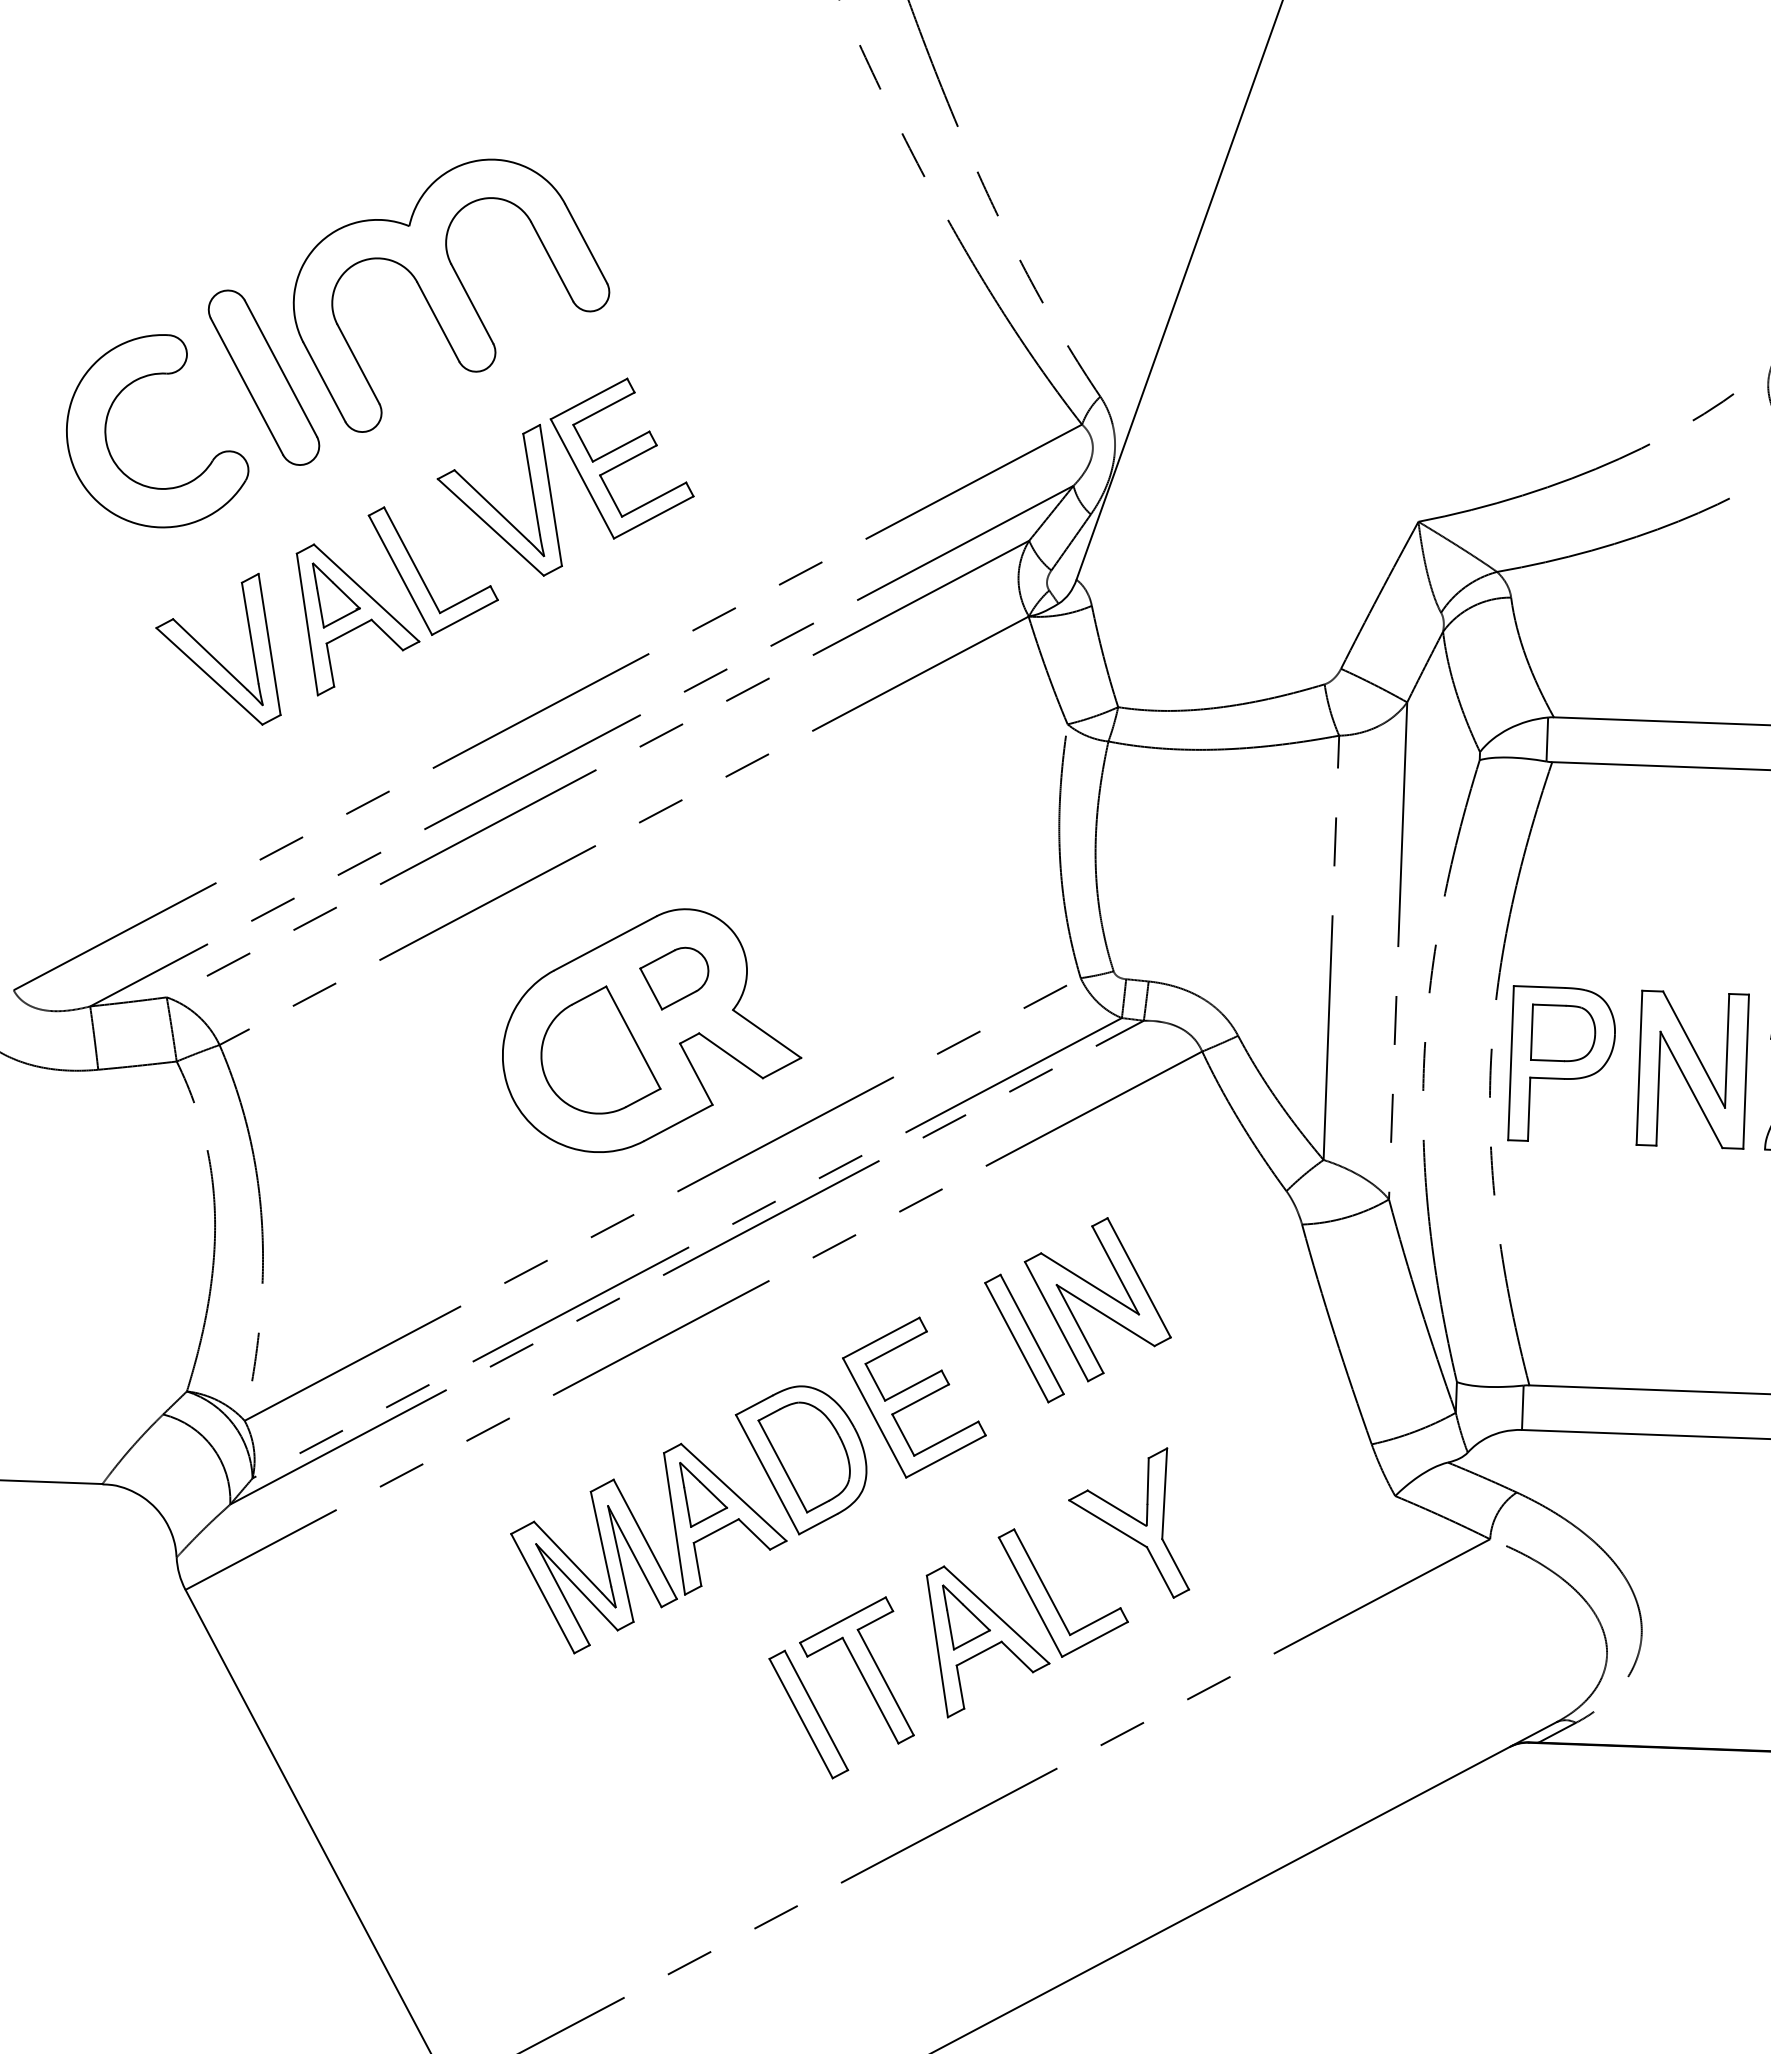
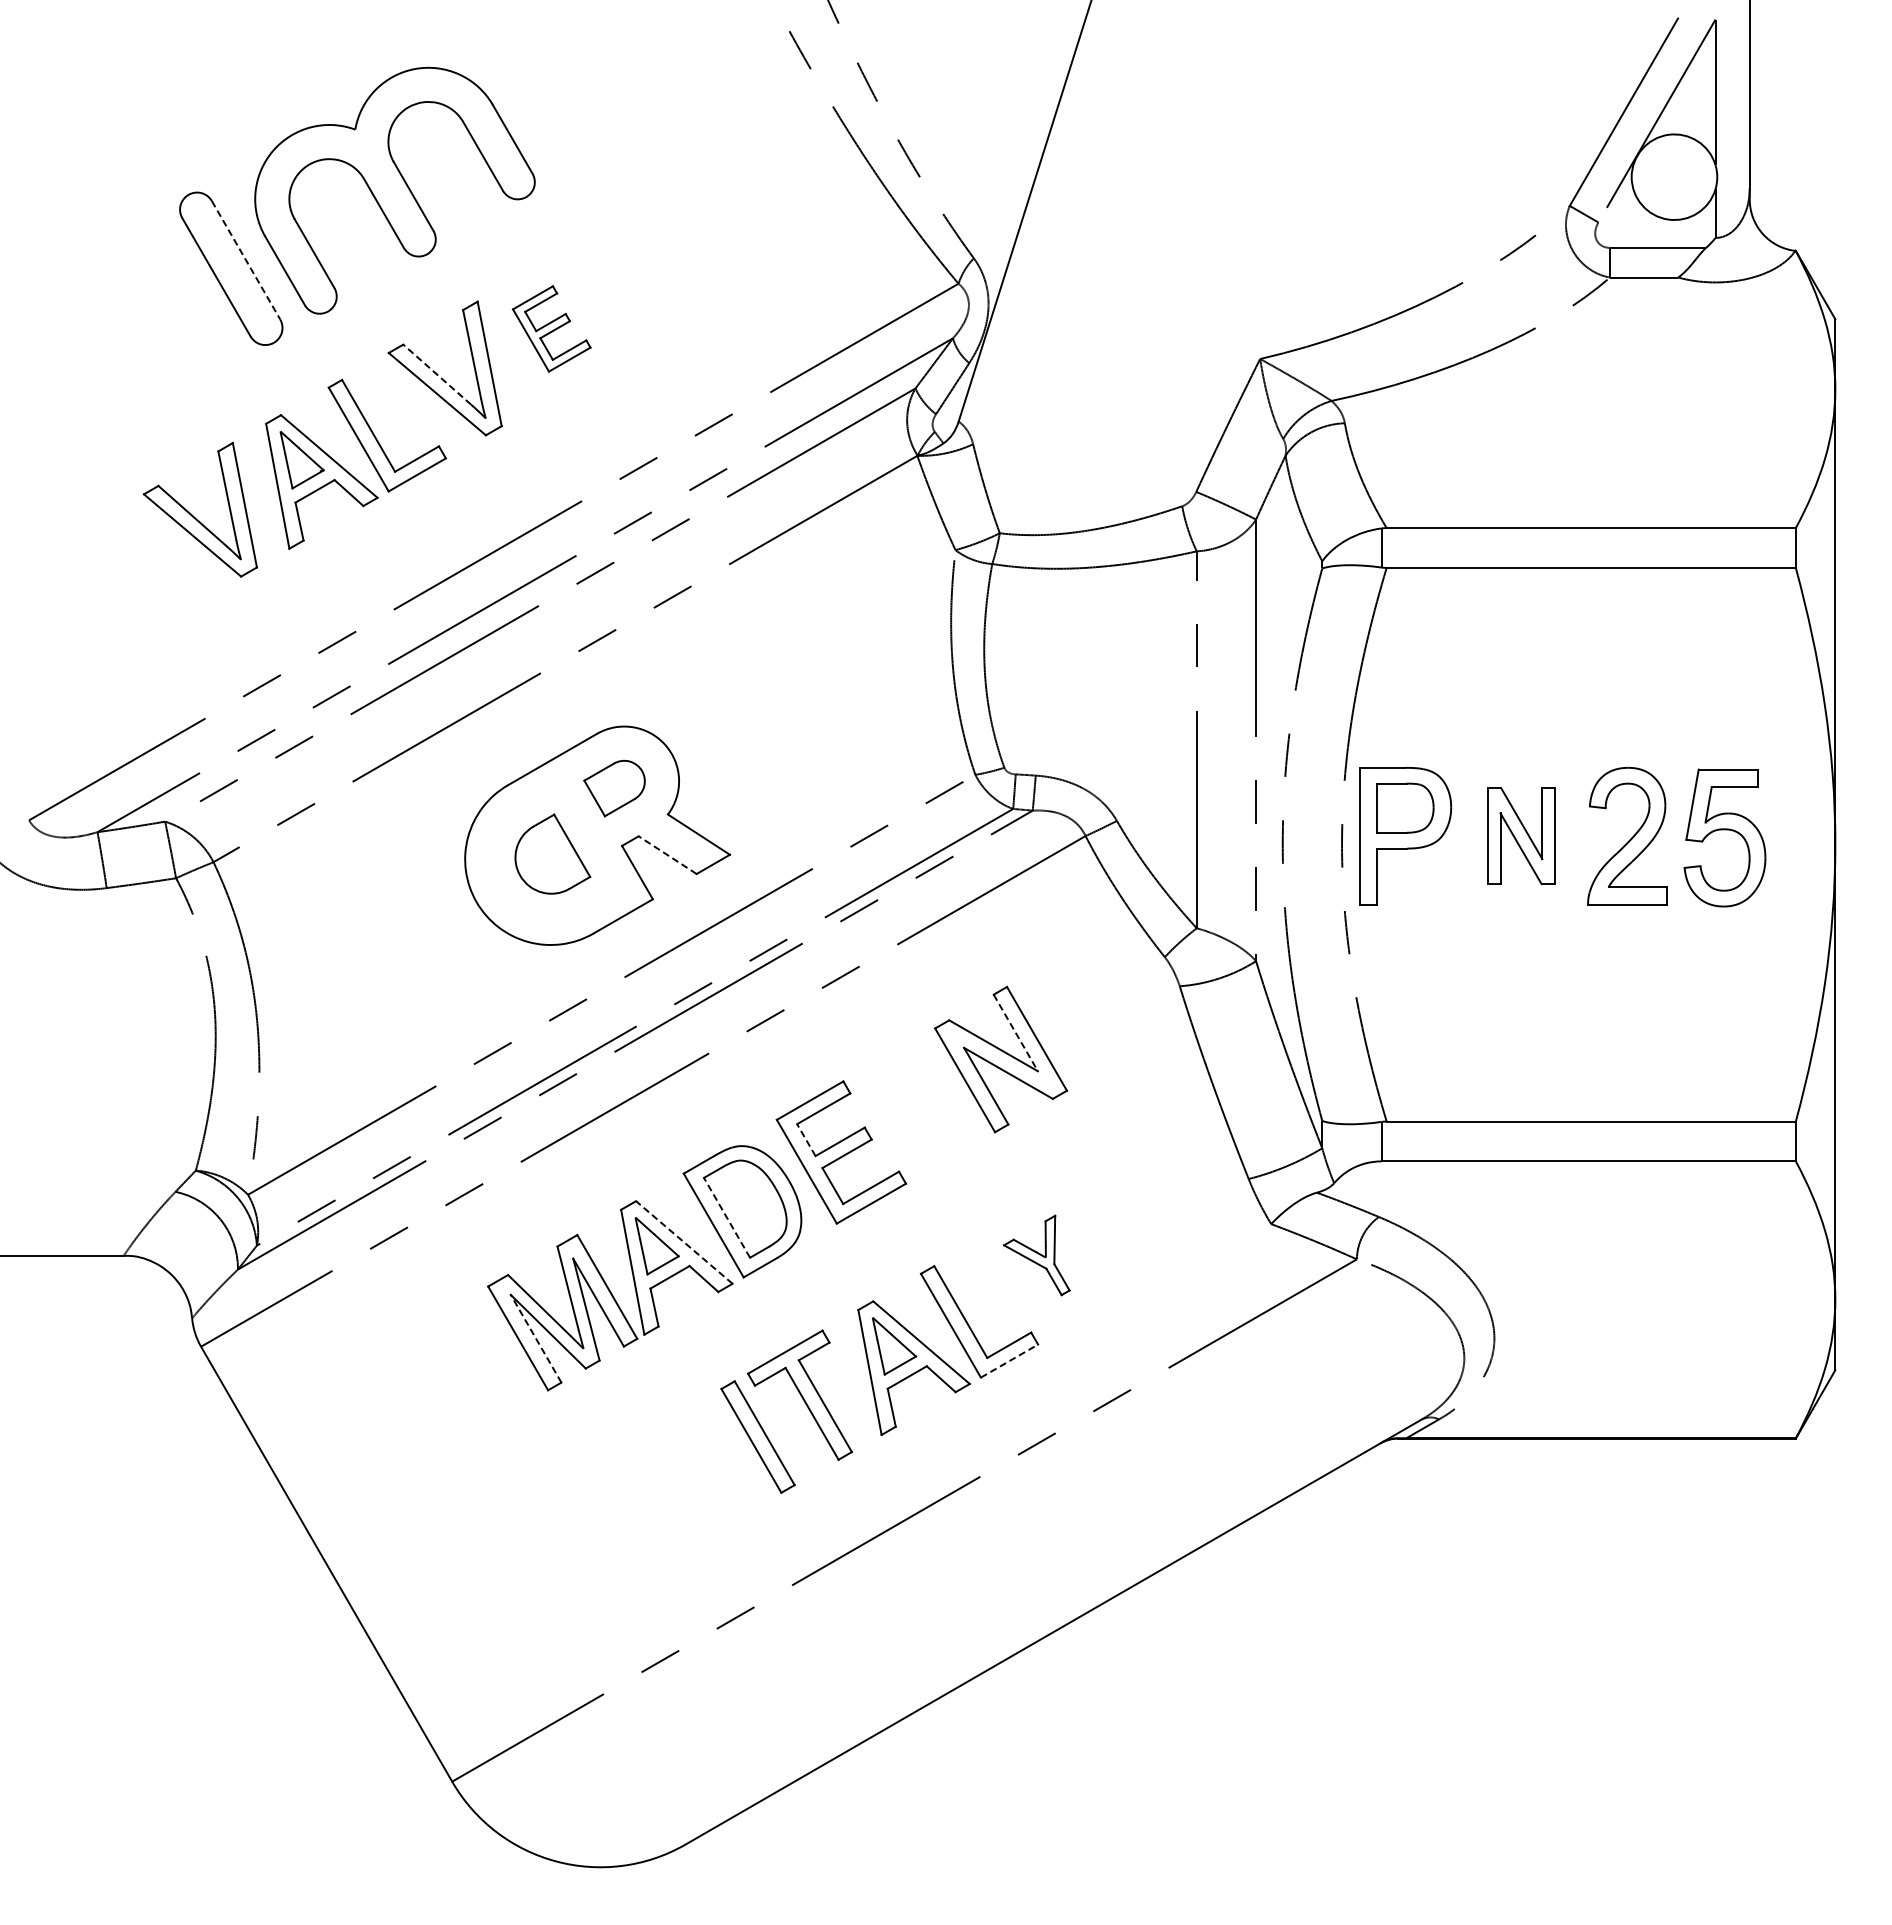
line: (281, 369) -> (246, 260), solid -> dashed
part: (106, 429) -> (93, 319), removed
part: (622, 458) -> (551, 328), size x0.6
line: (490, 505) -> (436, 374), solid -> dashed
part: (601, 1049) -> (552, 853), size x0.7
line: (730, 1056) -> (667, 855), solid -> dashed
part: (1692, 1068) -> (1521, 835), size x0.7
line: (1116, 1270) -> (1016, 1033), solid -> dashed
part: (1023, 1338) -> (936, 1096), removed
line: (875, 1381) -> (806, 1139), solid -> dashed
line: (782, 1466) -> (726, 1217), solid -> dashed
line: (734, 1492) -> (684, 1242), solid -> dashed
part: (1129, 1521) -> (1036, 1255), size x0.6
line: (563, 1594) -> (536, 1338), solid -> dashed
line: (1094, 1638) -> (1009, 1360), solid -> dashed

